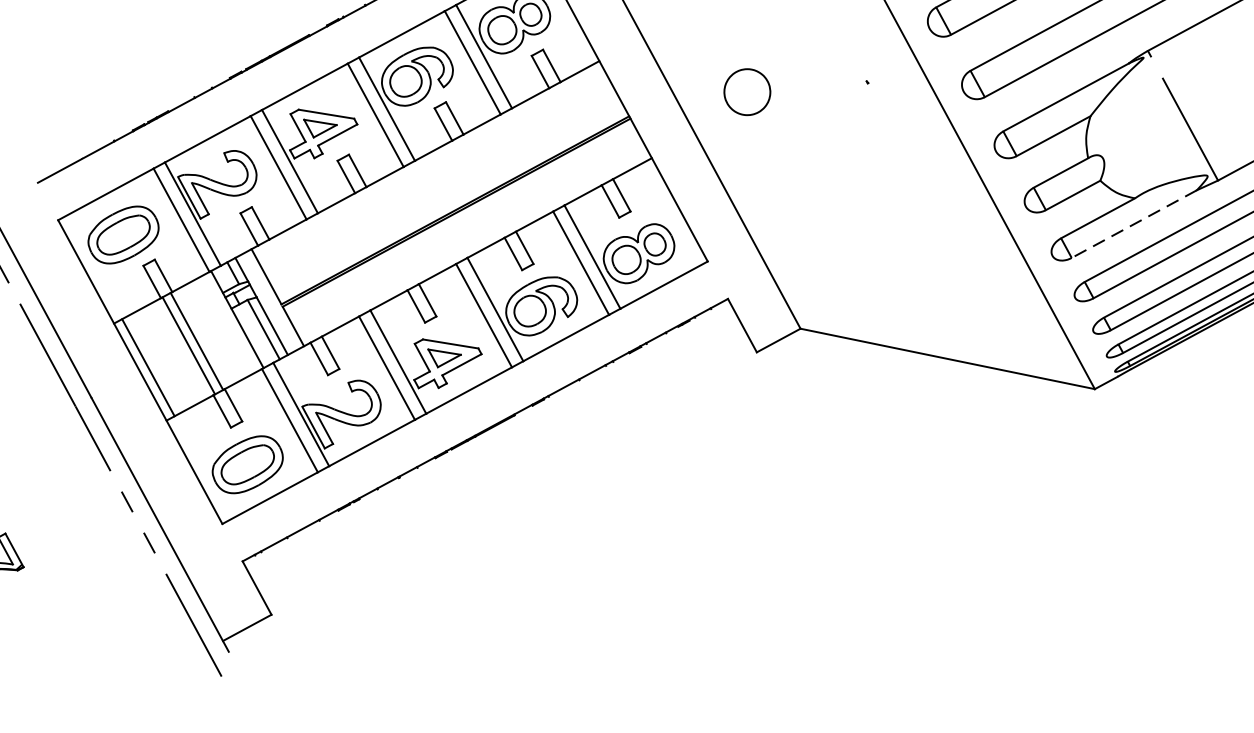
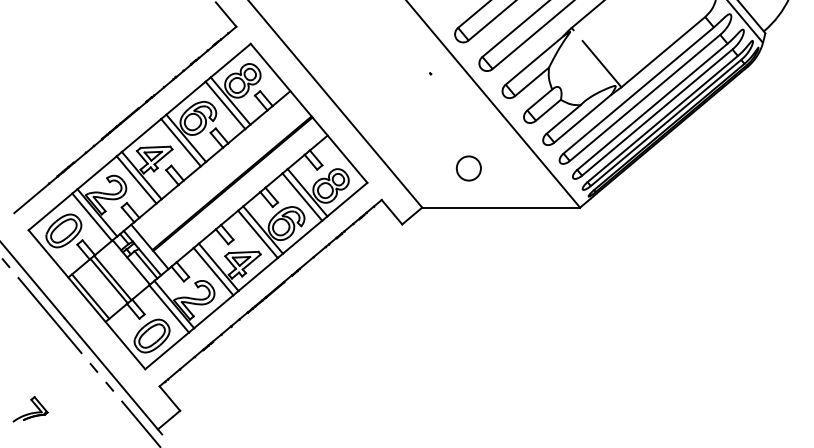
part: (746, 91) -> (468, 168), moved
line: (1133, 223) -> (582, 118), dashed -> solid

